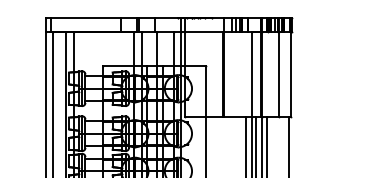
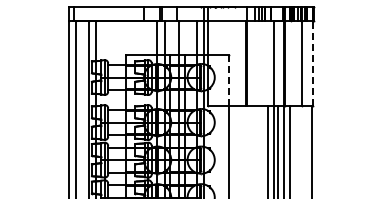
line: (290, 74) -> (313, 63), solid -> dashed
line: (205, 91) -> (228, 80), solid -> dashed

